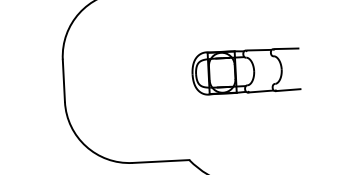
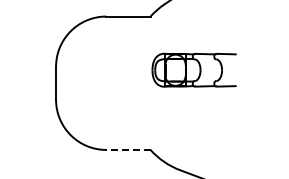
part: (245, 70) -> (193, 69), moved
line: (159, 161) -> (127, 149), solid -> dashed

